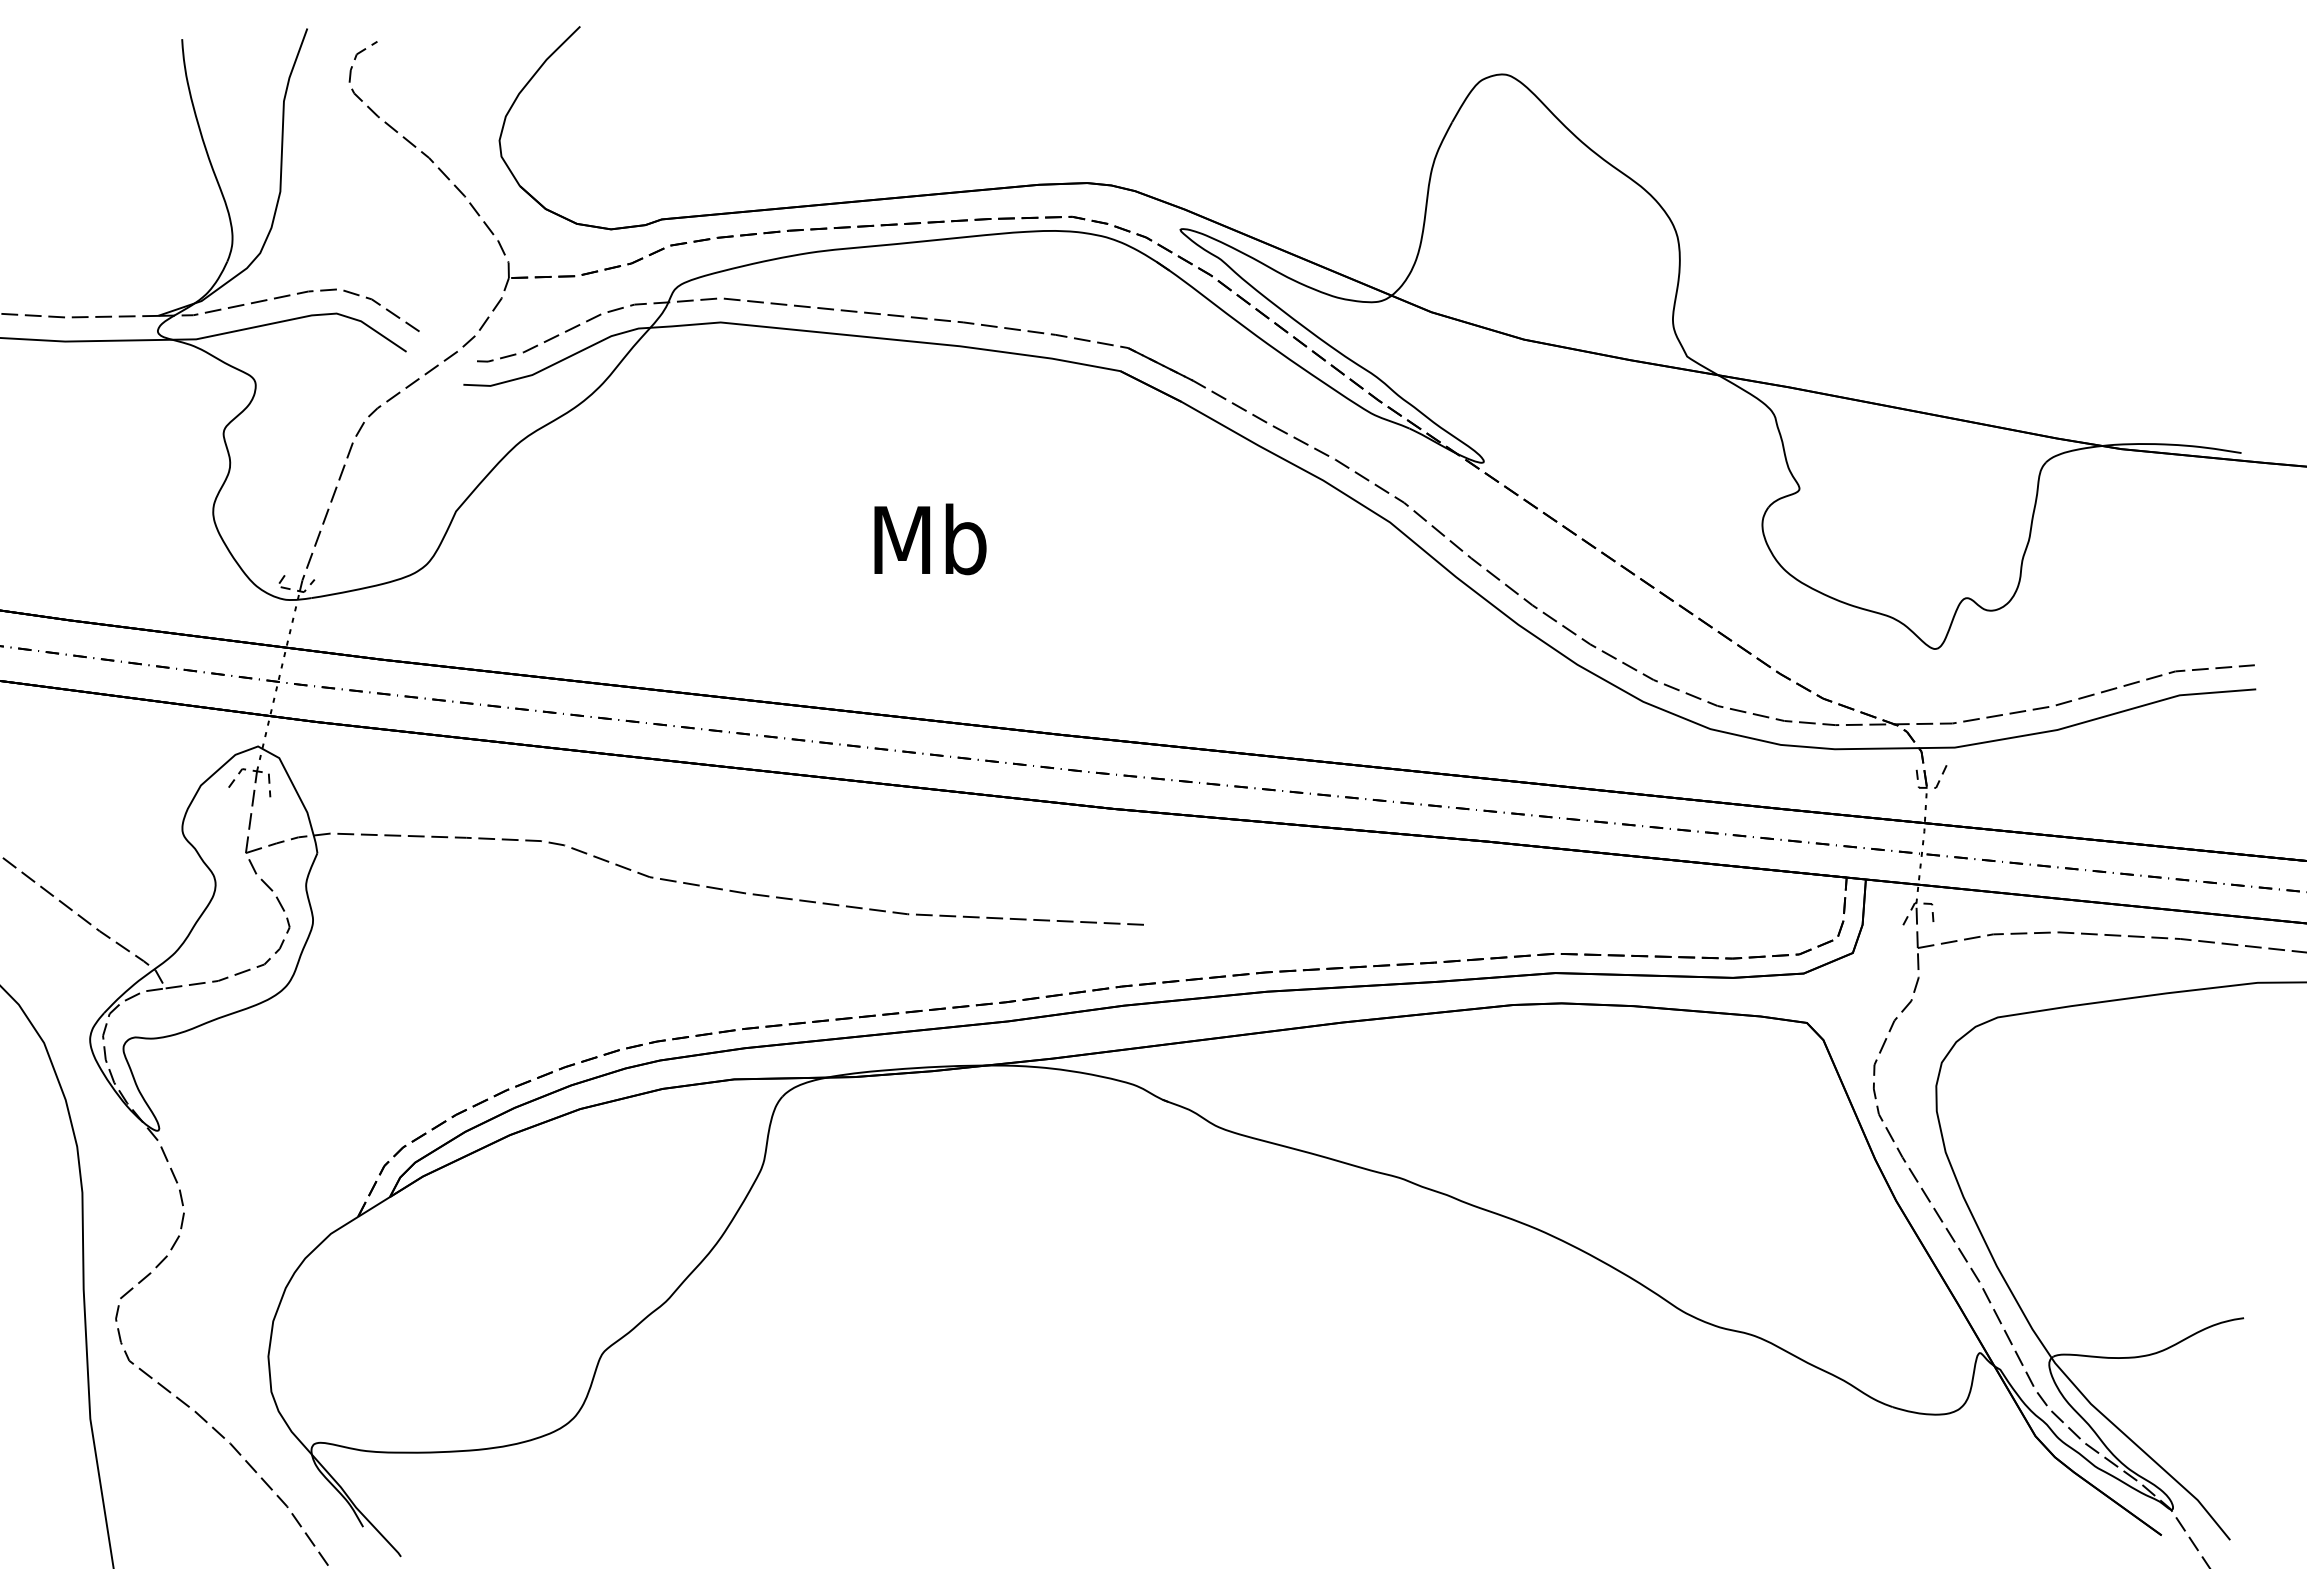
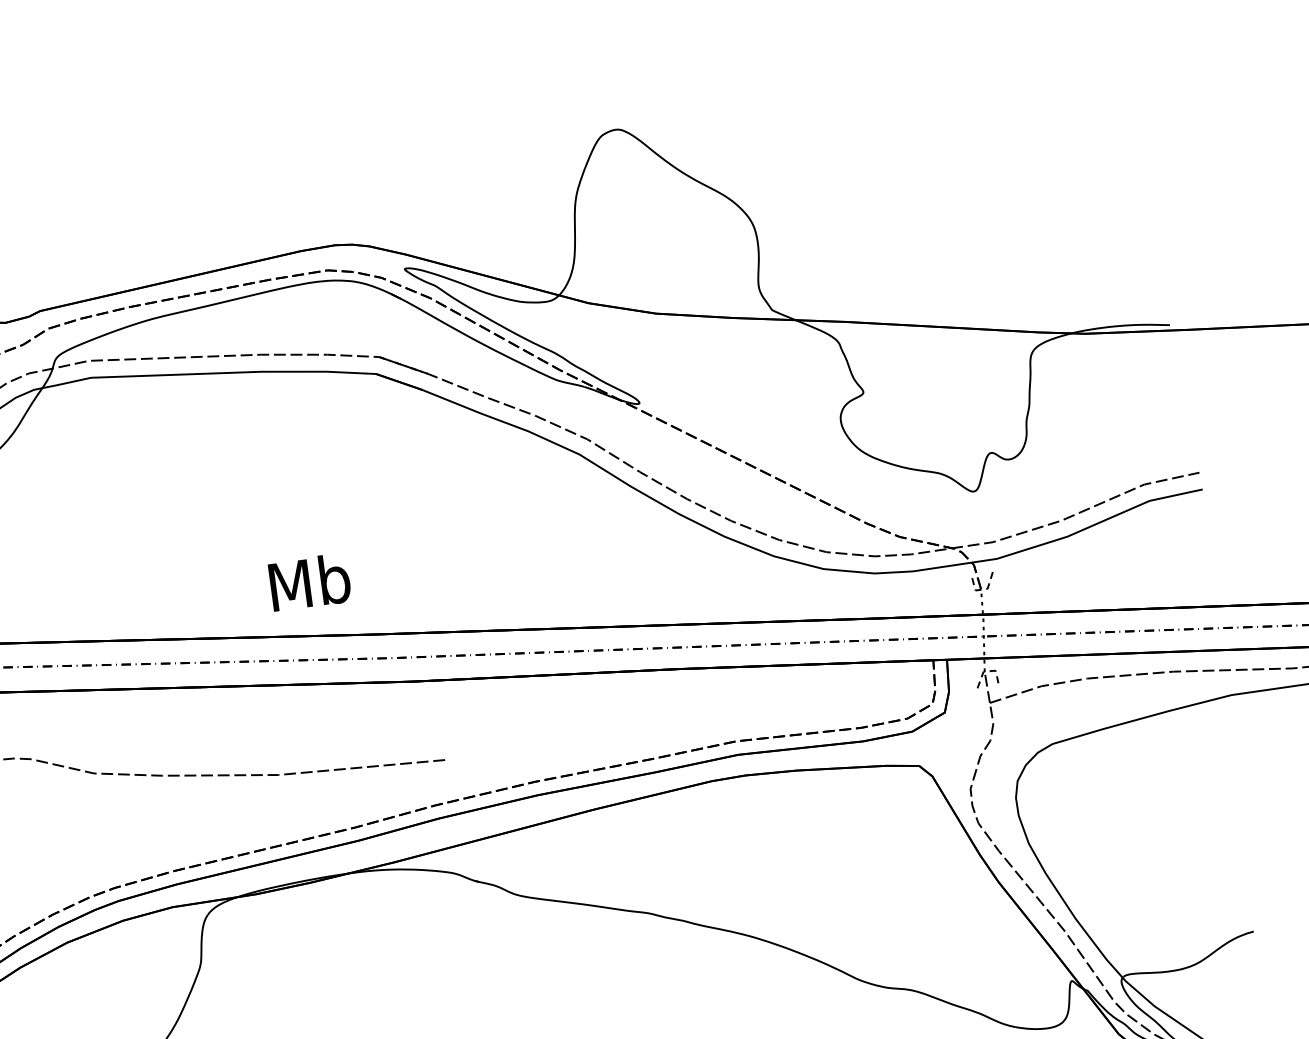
text: (930, 539) -> (310, 582), moved

